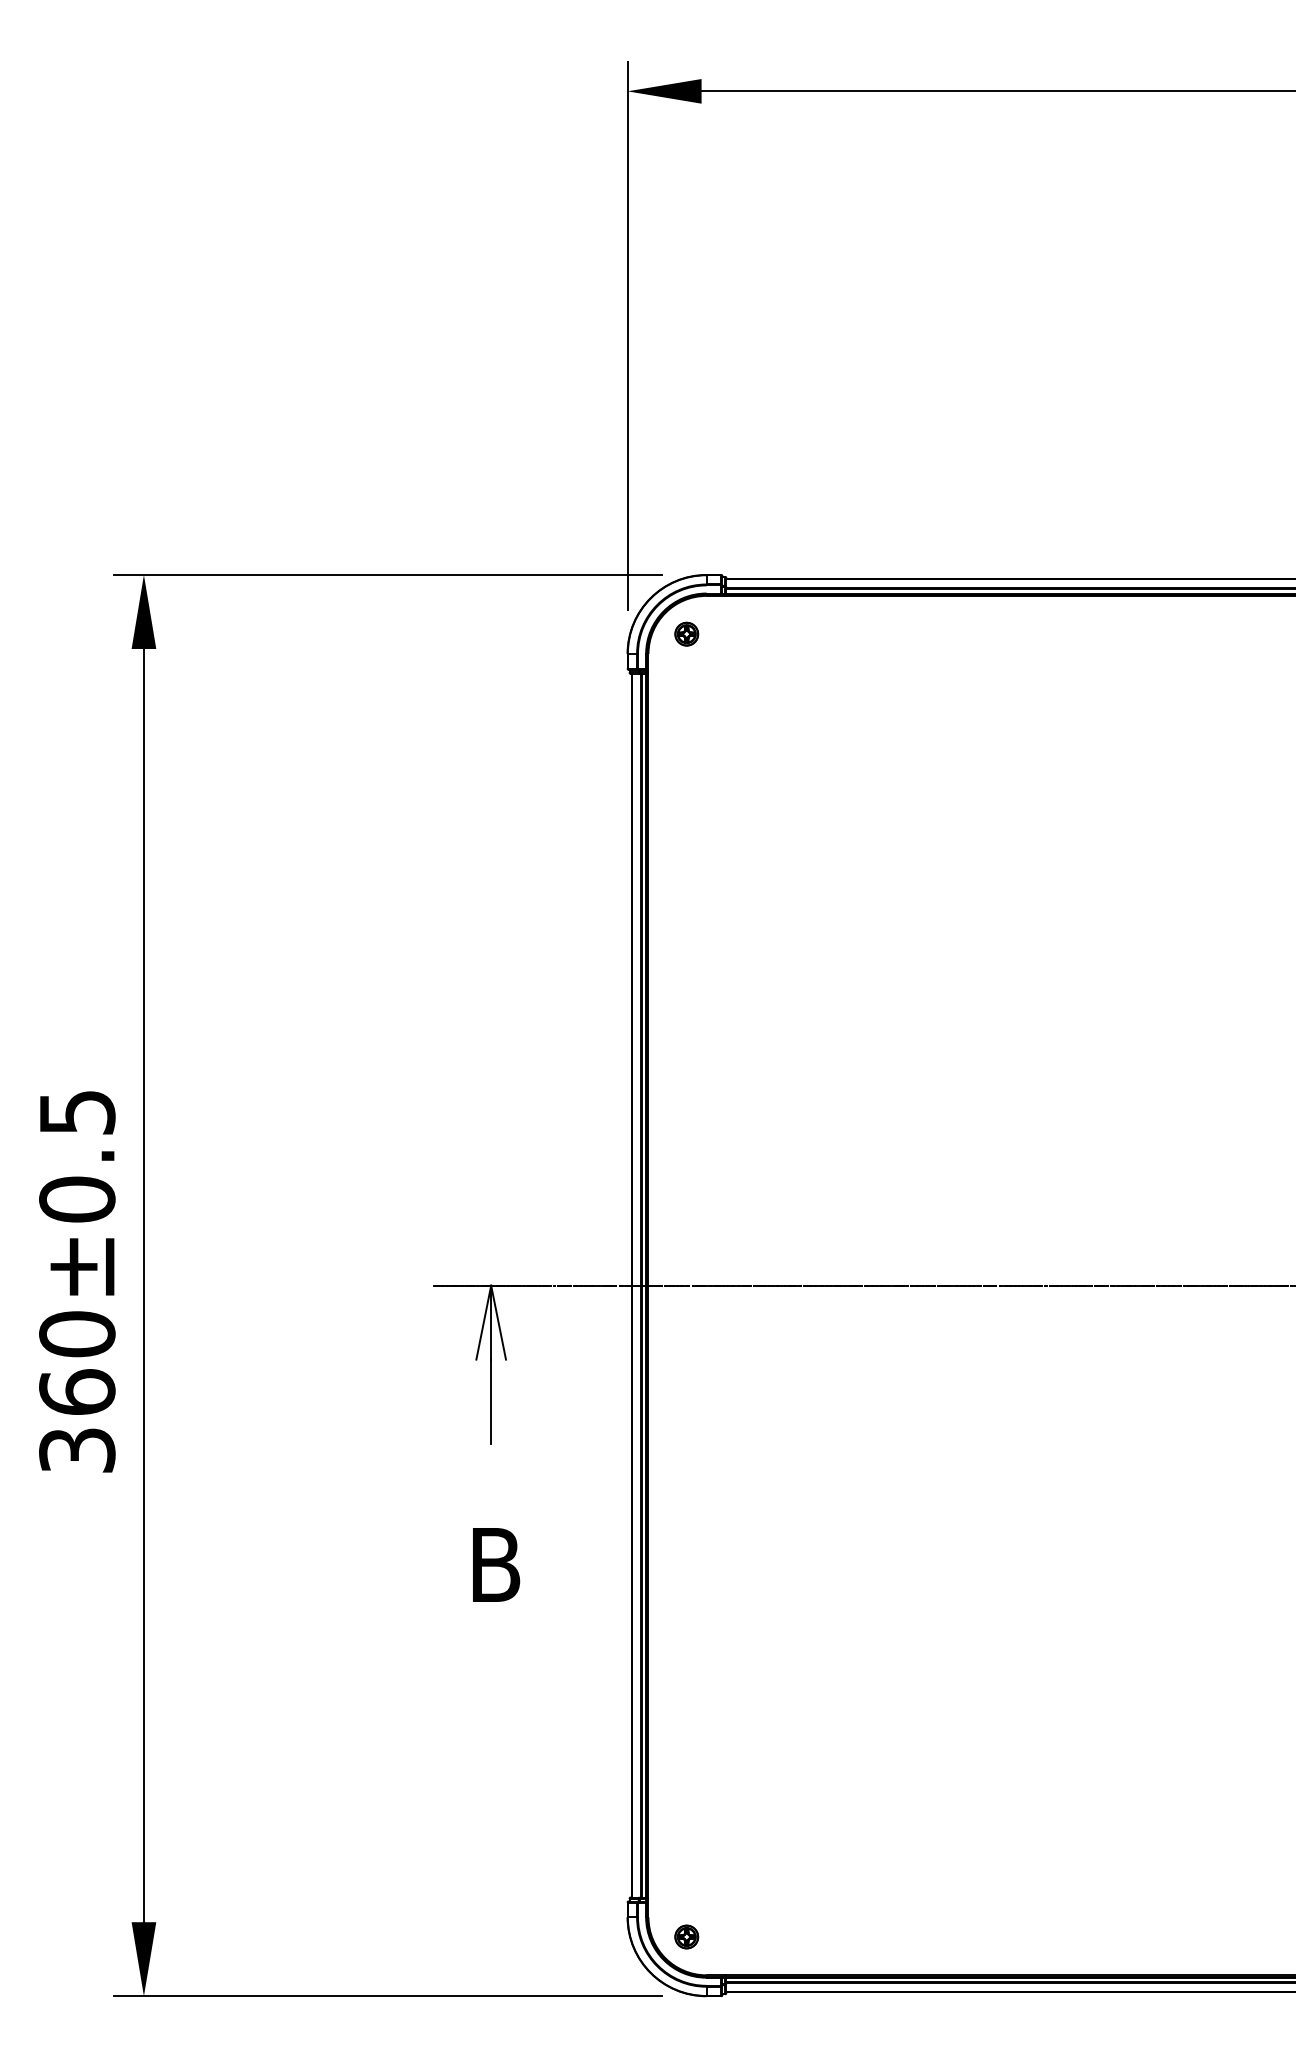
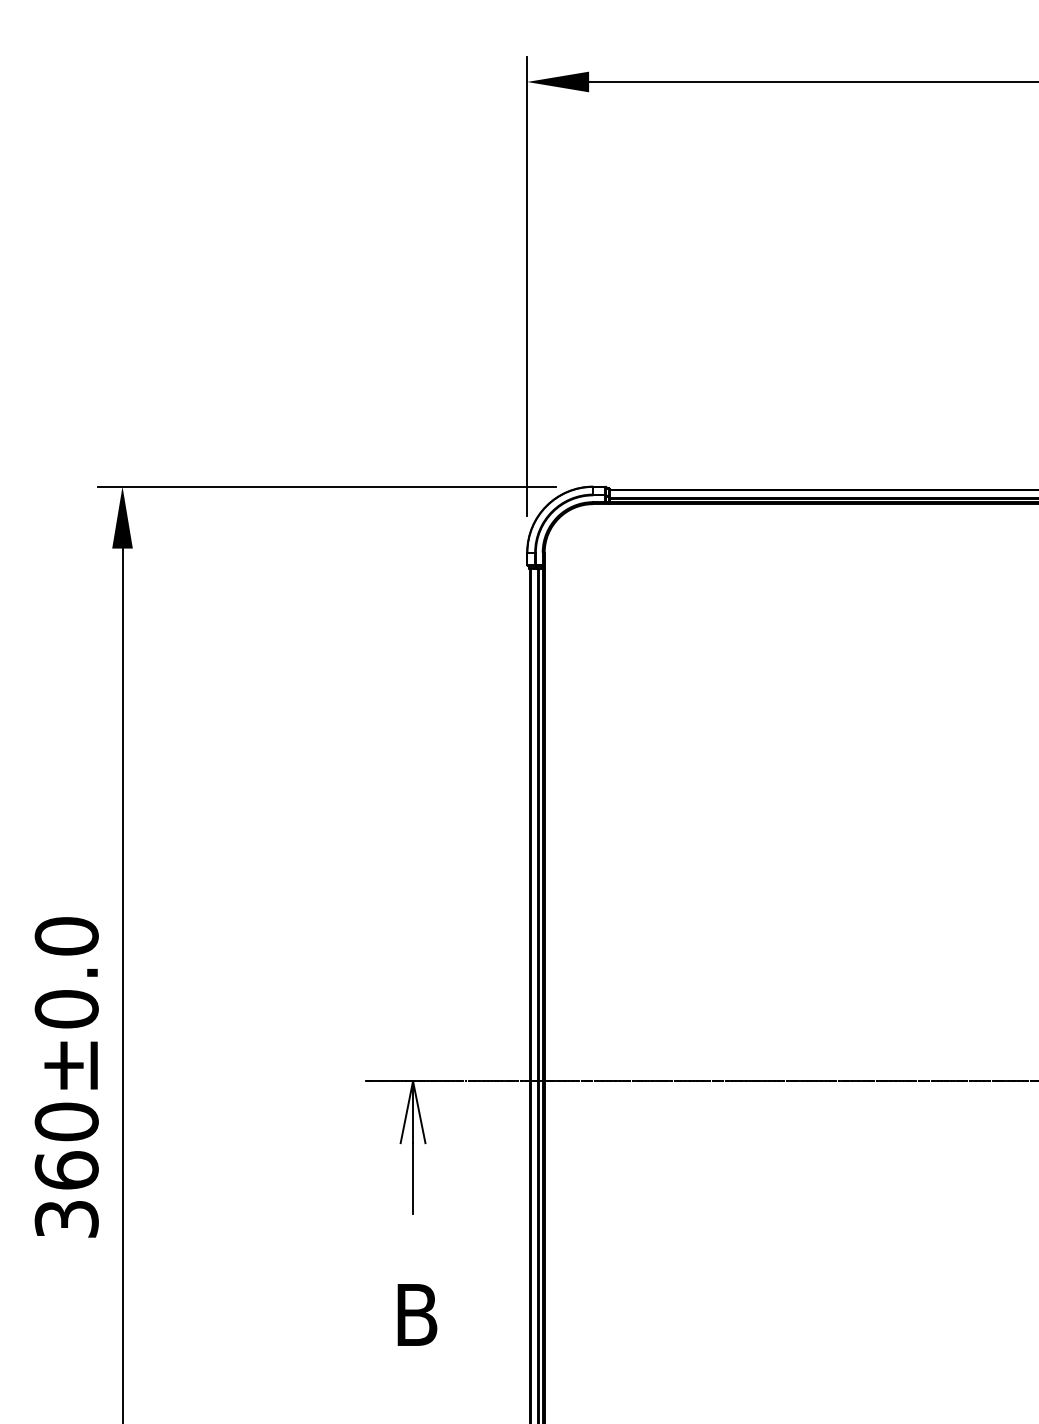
part: (686, 633) -> (576, 535), removed
text: (77, 1112) -> (66, 936), 360±0.5 -> 360±0.0

